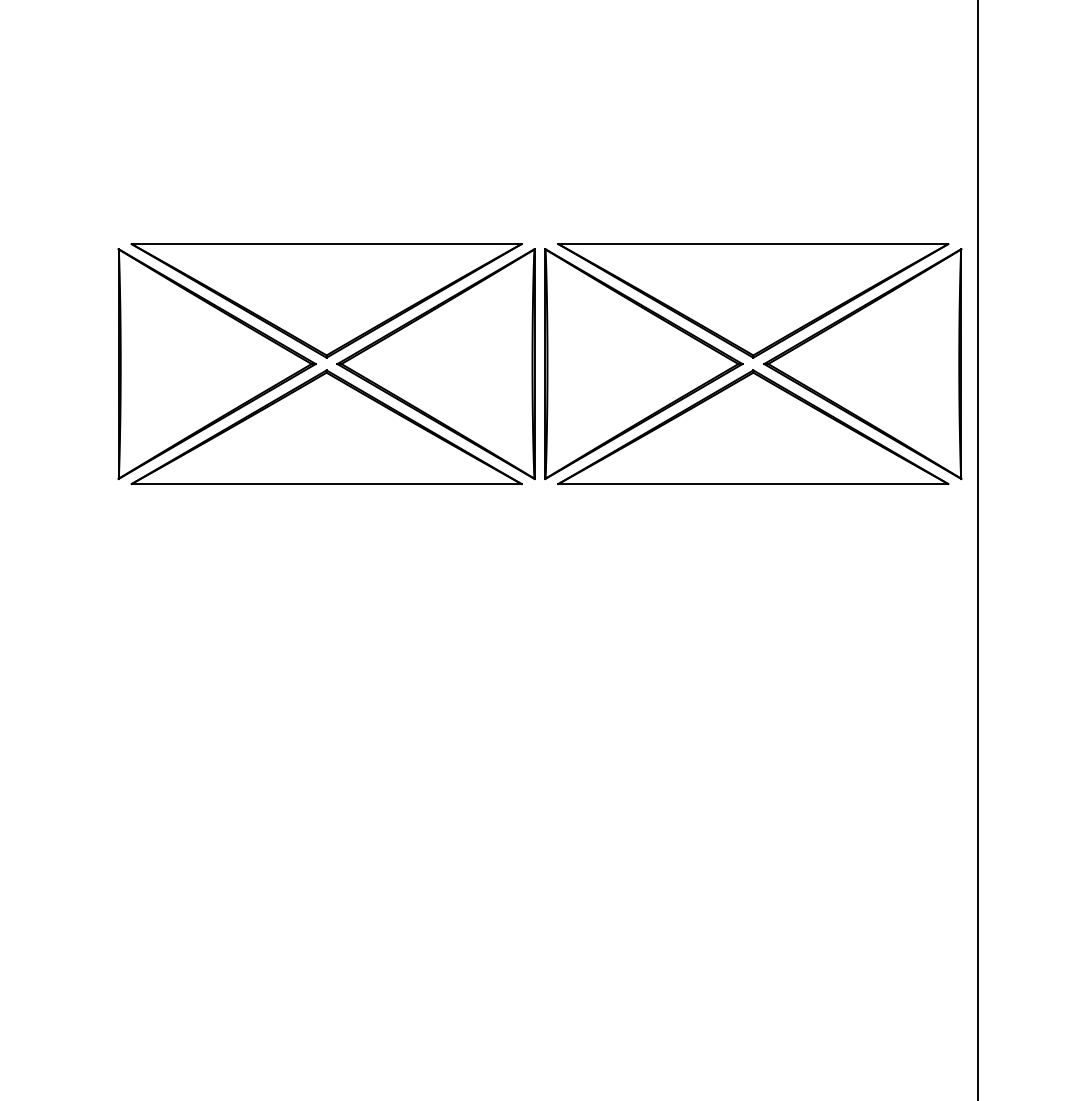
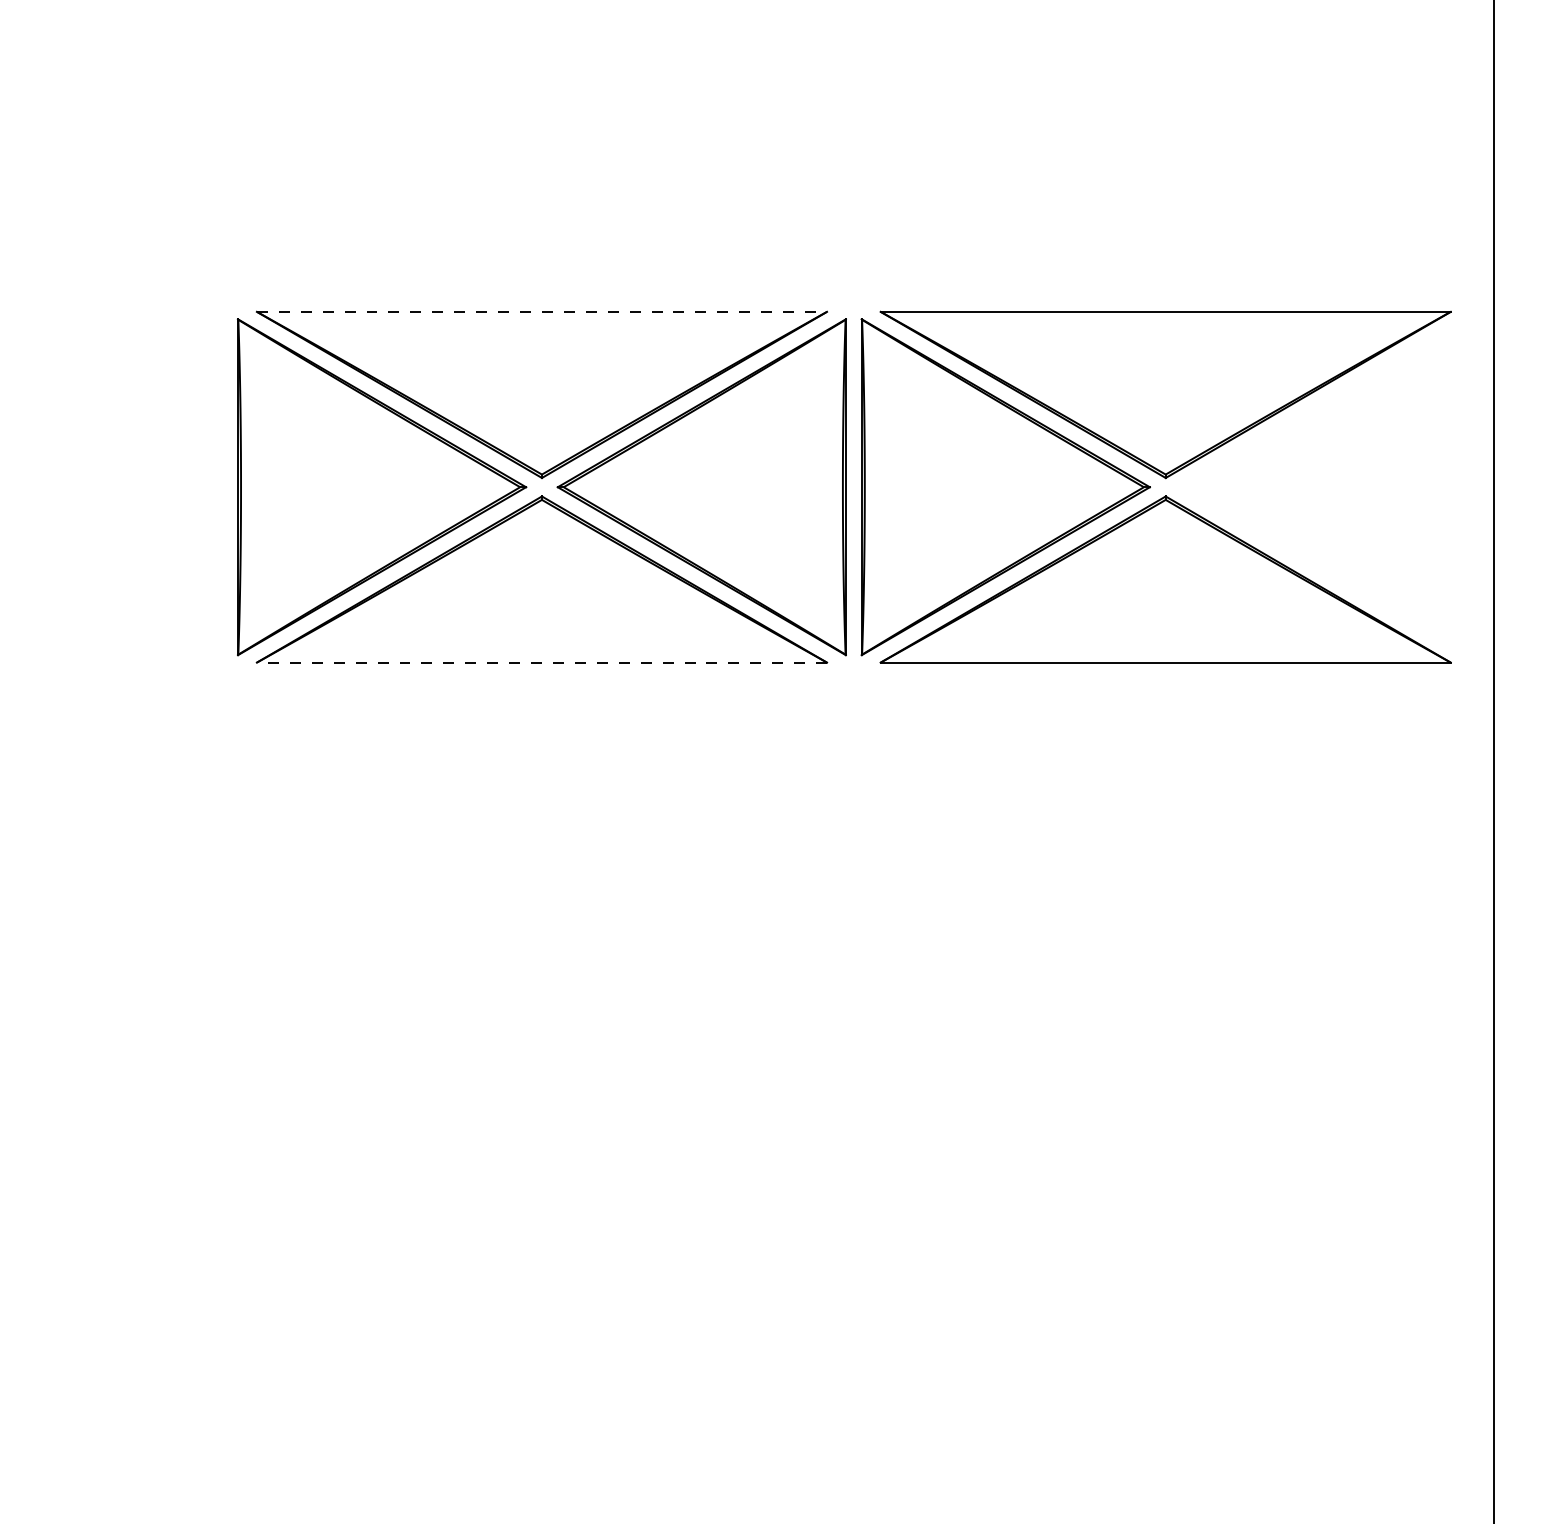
line: (327, 244) -> (543, 312), solid -> dashed
part: (862, 364) -> (1325, 487), removed
line: (326, 484) -> (541, 663), solid -> dashed

